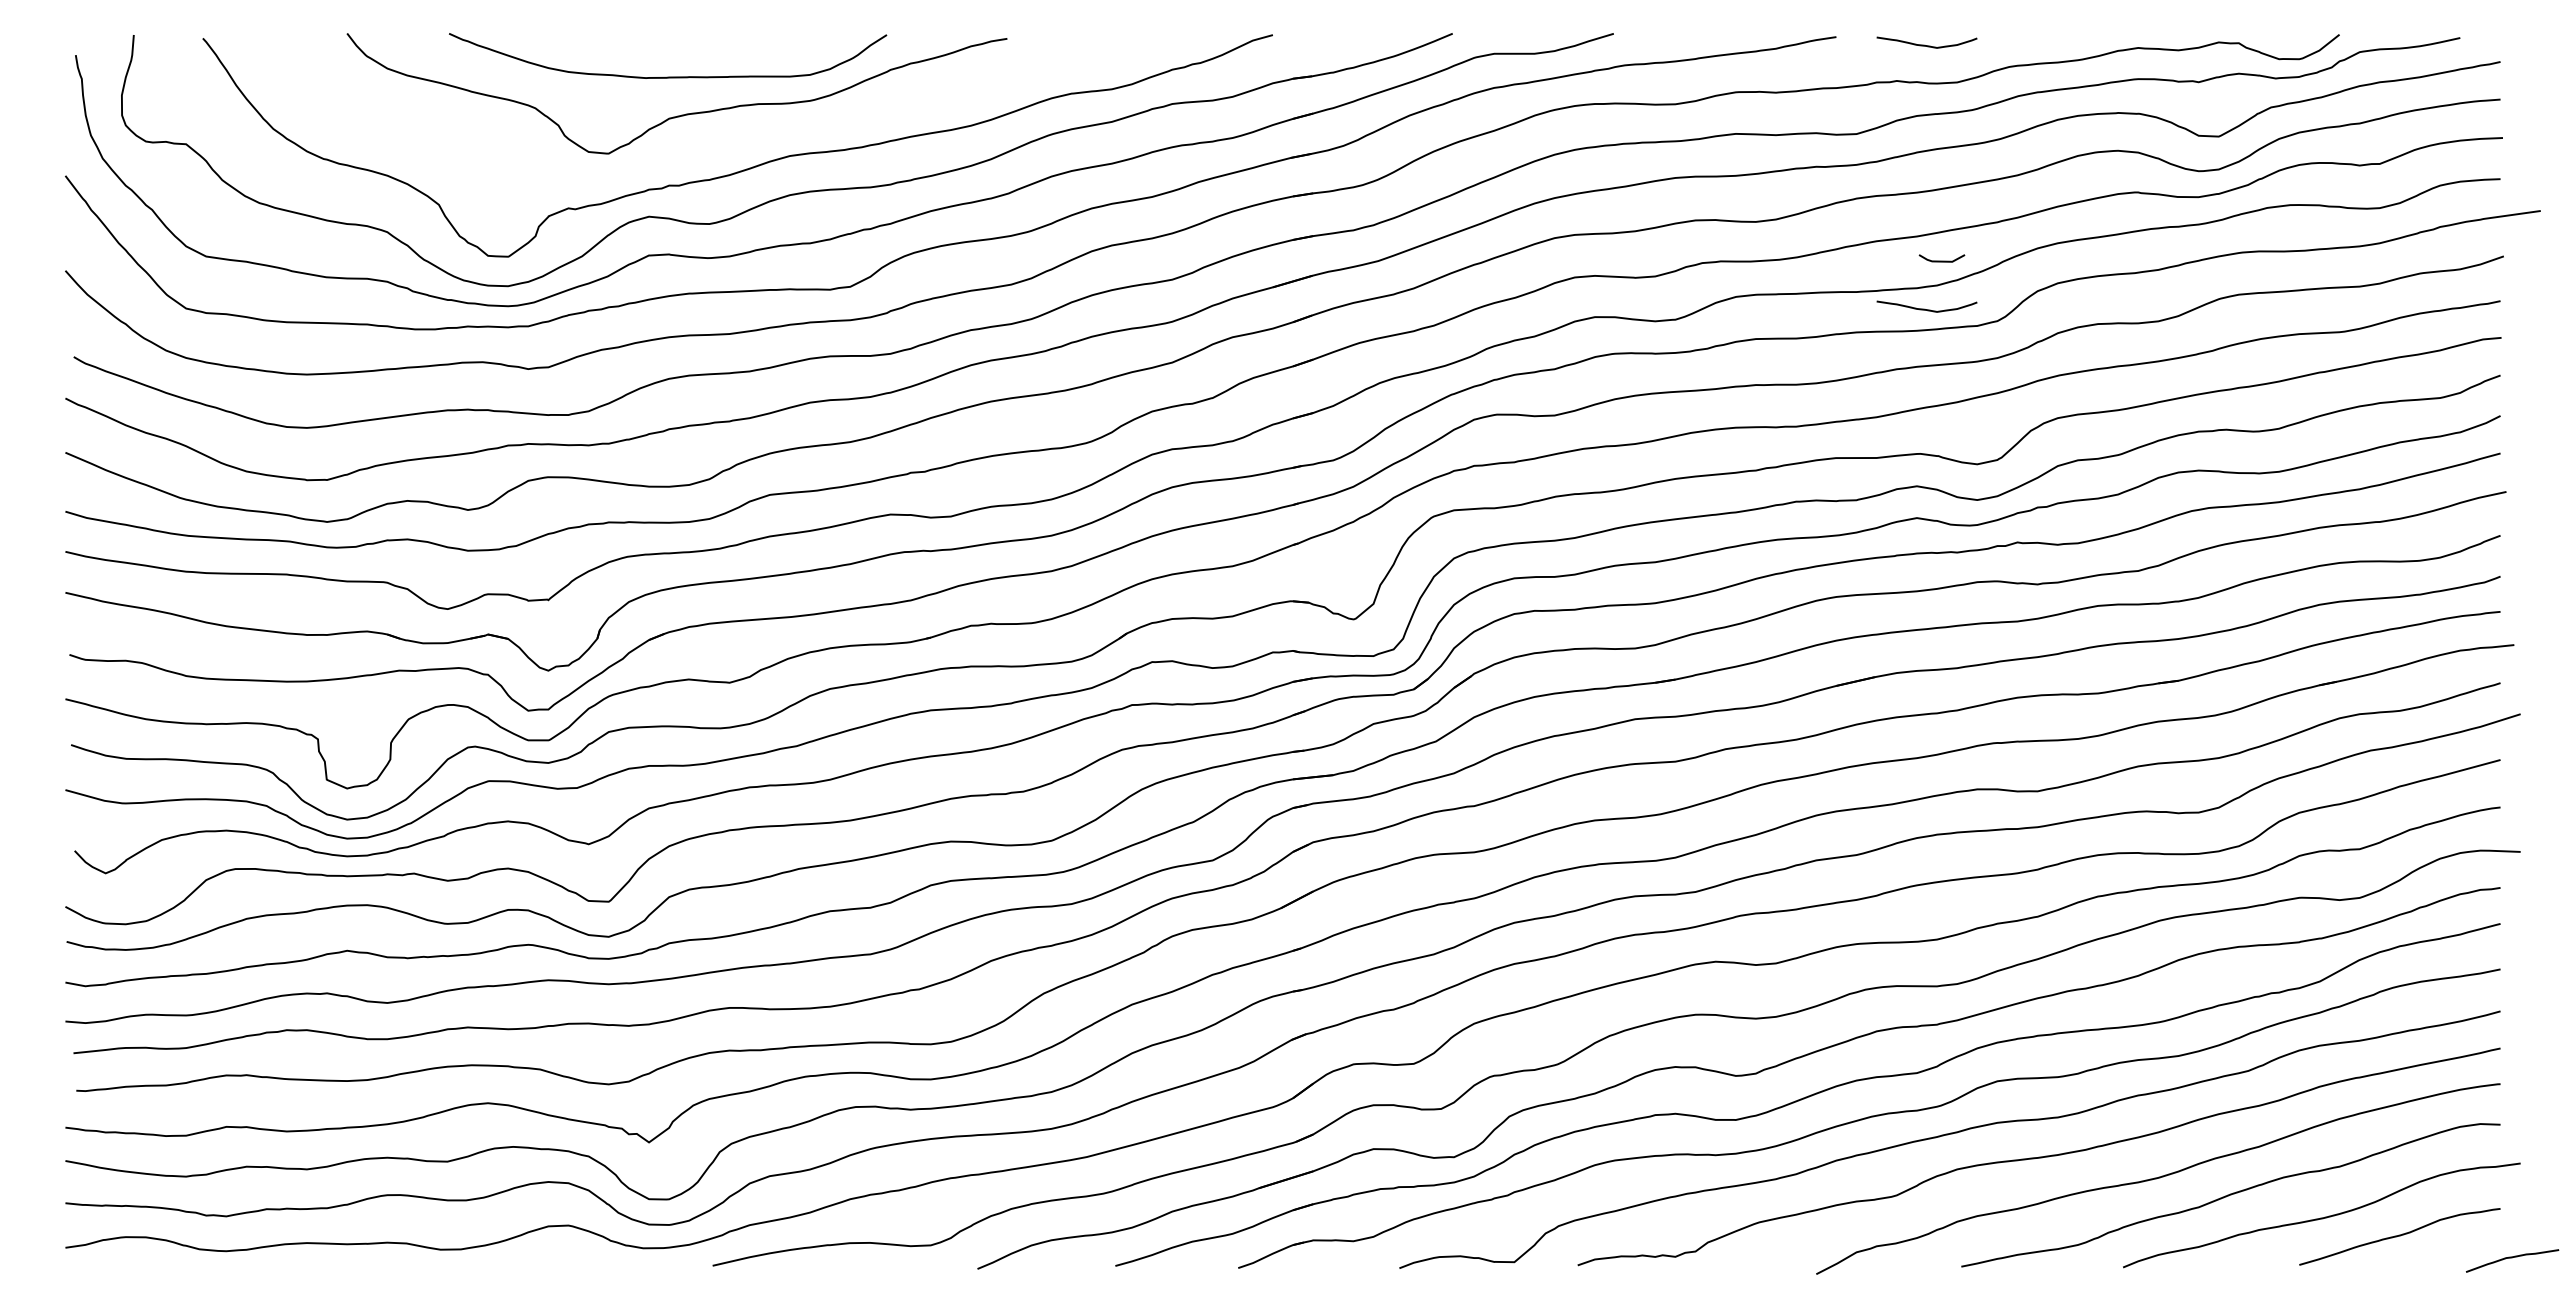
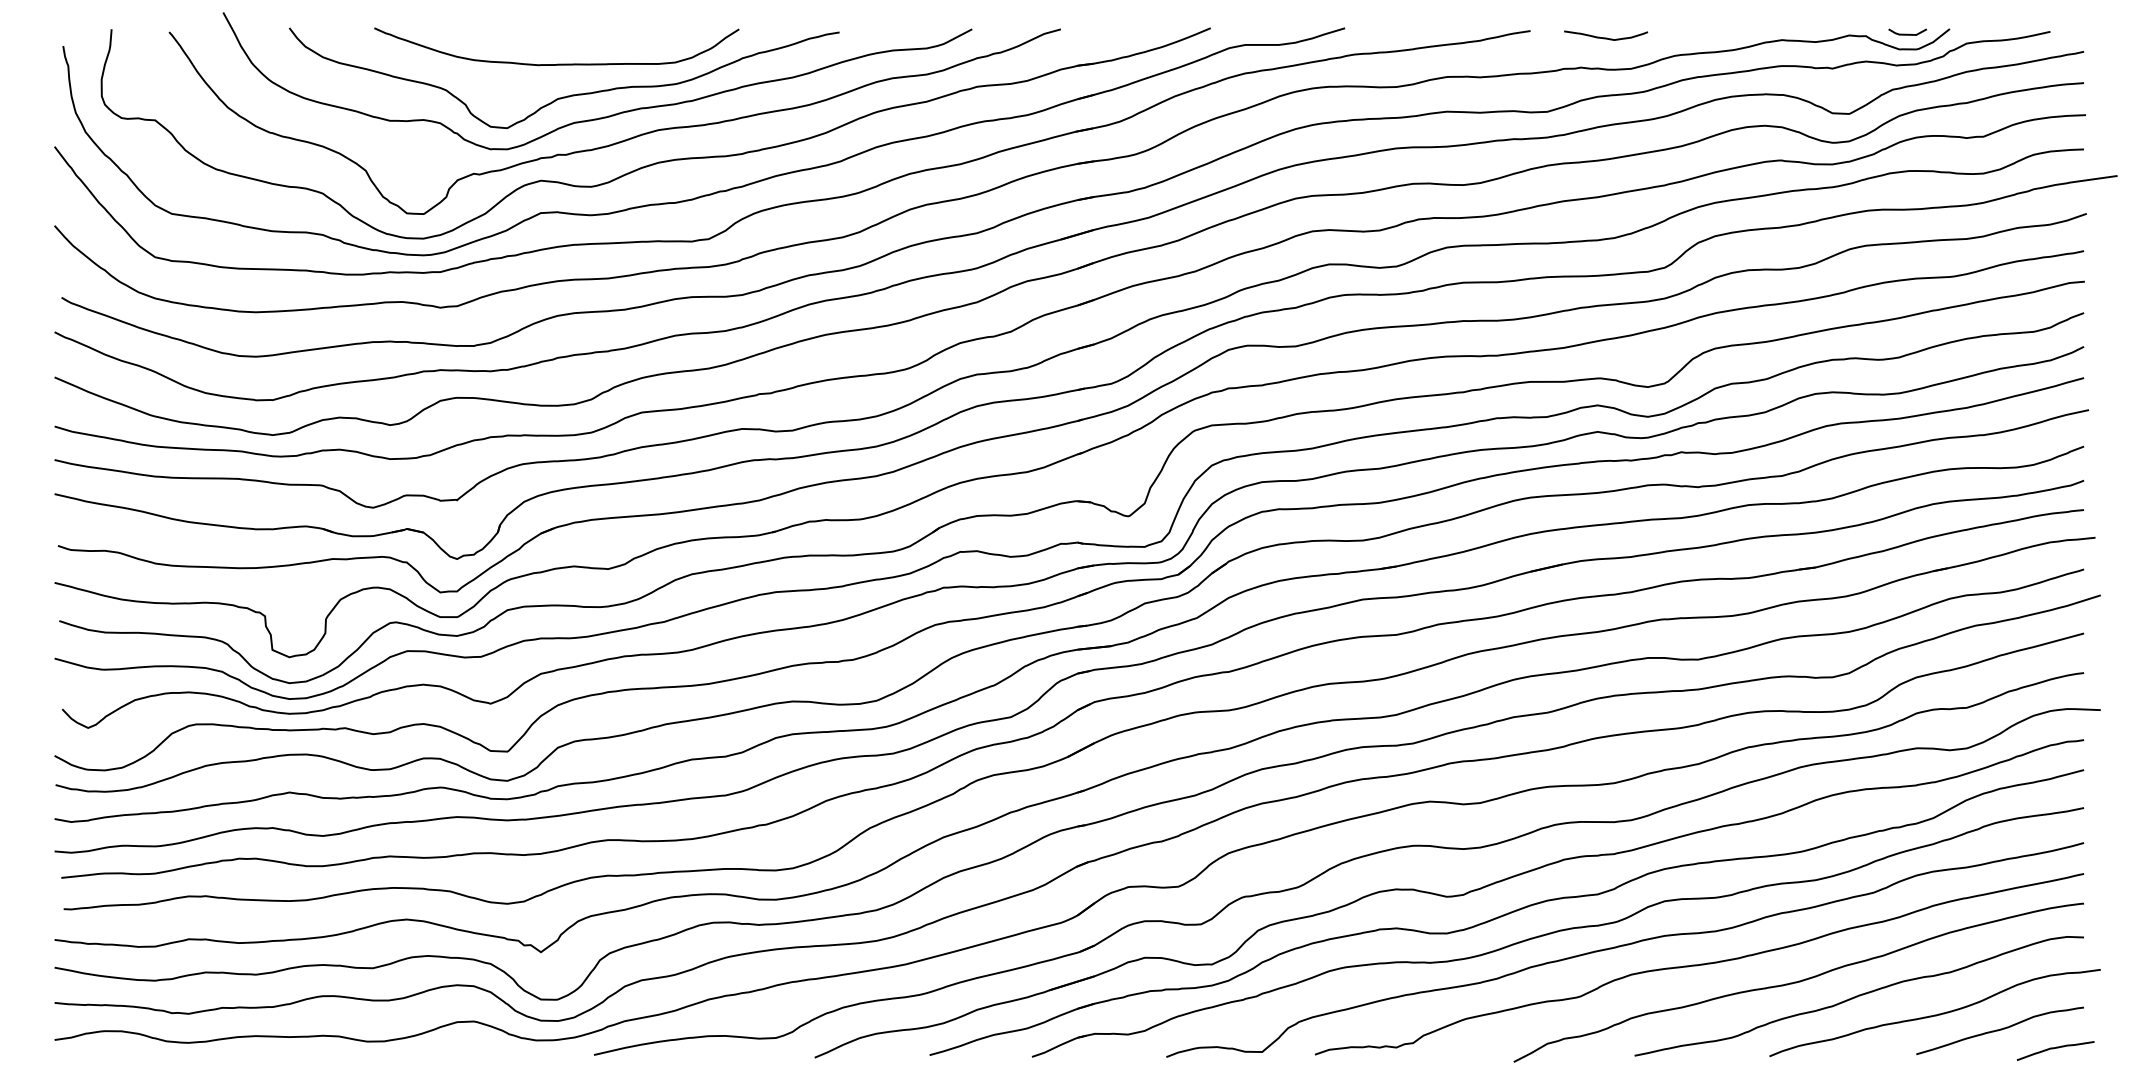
curve: (726, 139) -> (605, 116), added
line: (1941, 260) -> (1907, 33), moved
curve: (1924, 308) -> (1603, 257), removed
curve: (2512, 1258) -> (2055, 1048), moved

